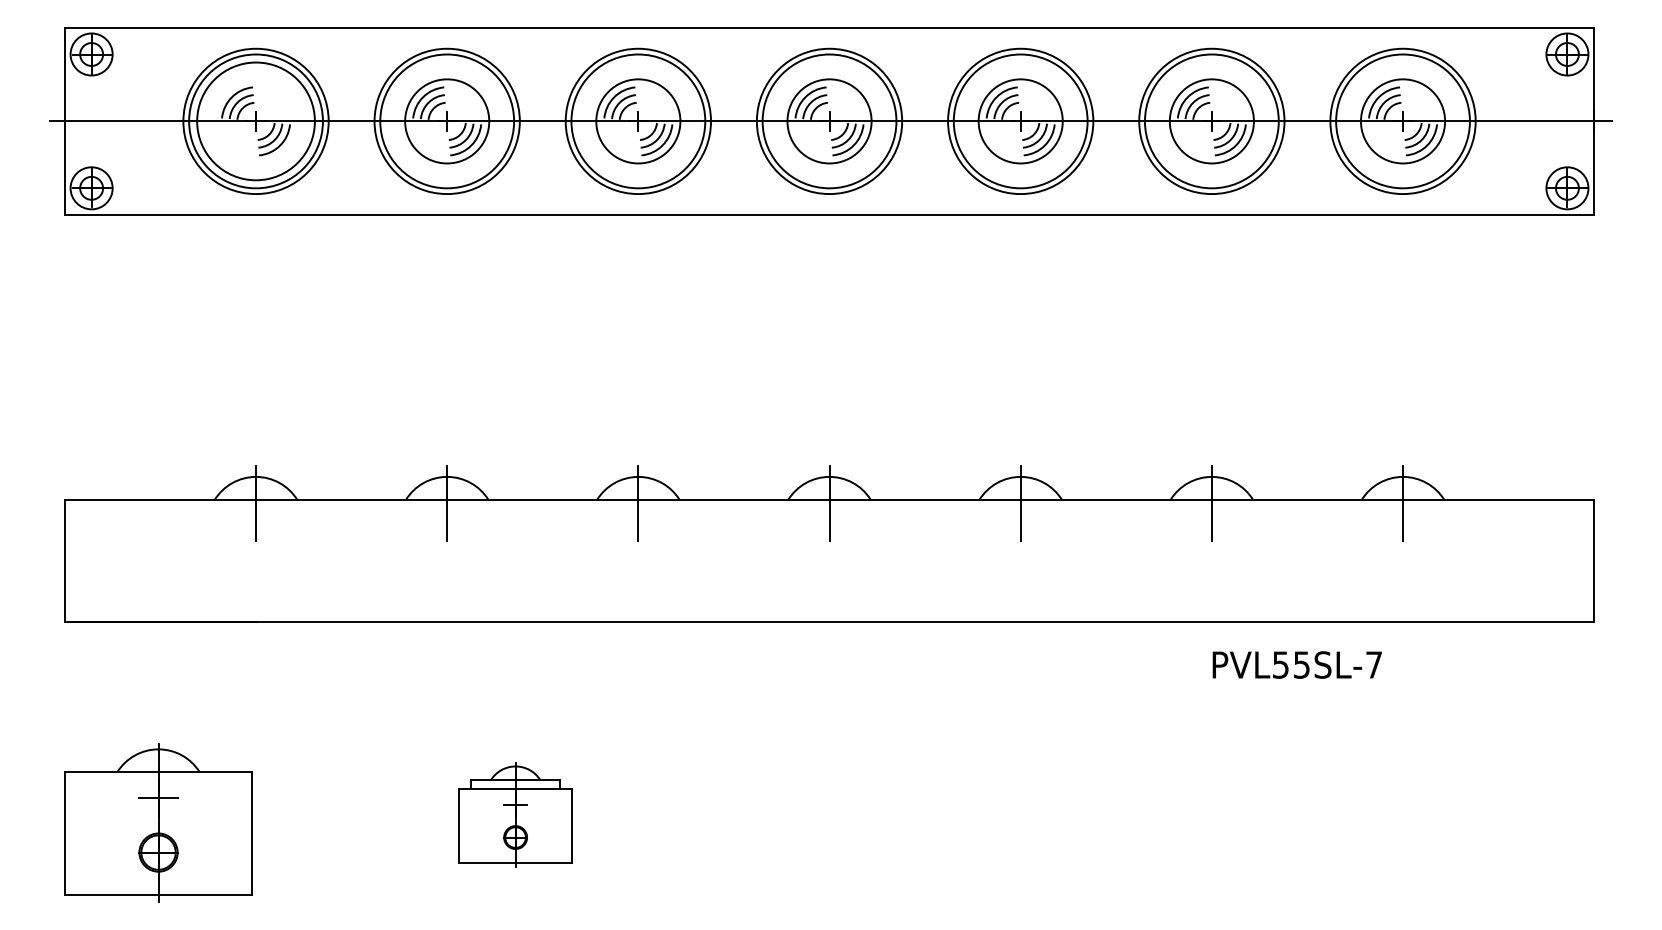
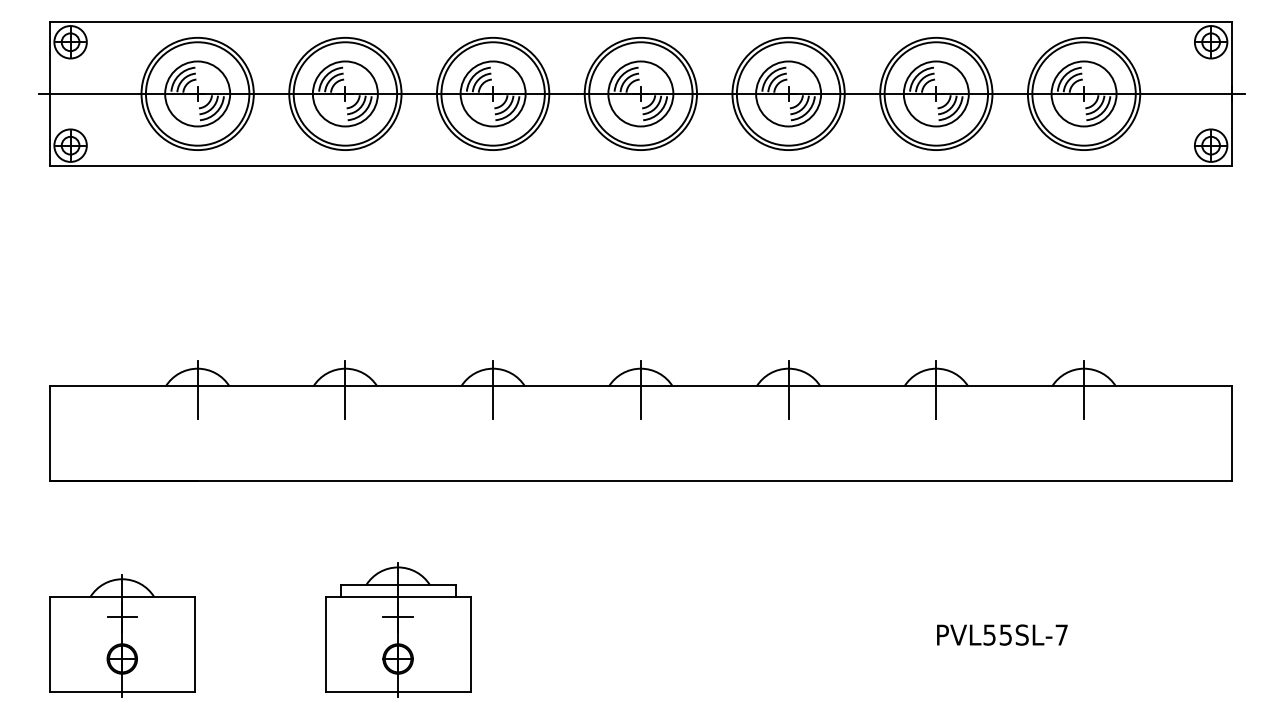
circle: (255, 120) -> (197, 93), size x0.71
text: (1297, 664) -> (1002, 634), moved
part: (515, 814) -> (398, 629), size x1.67

